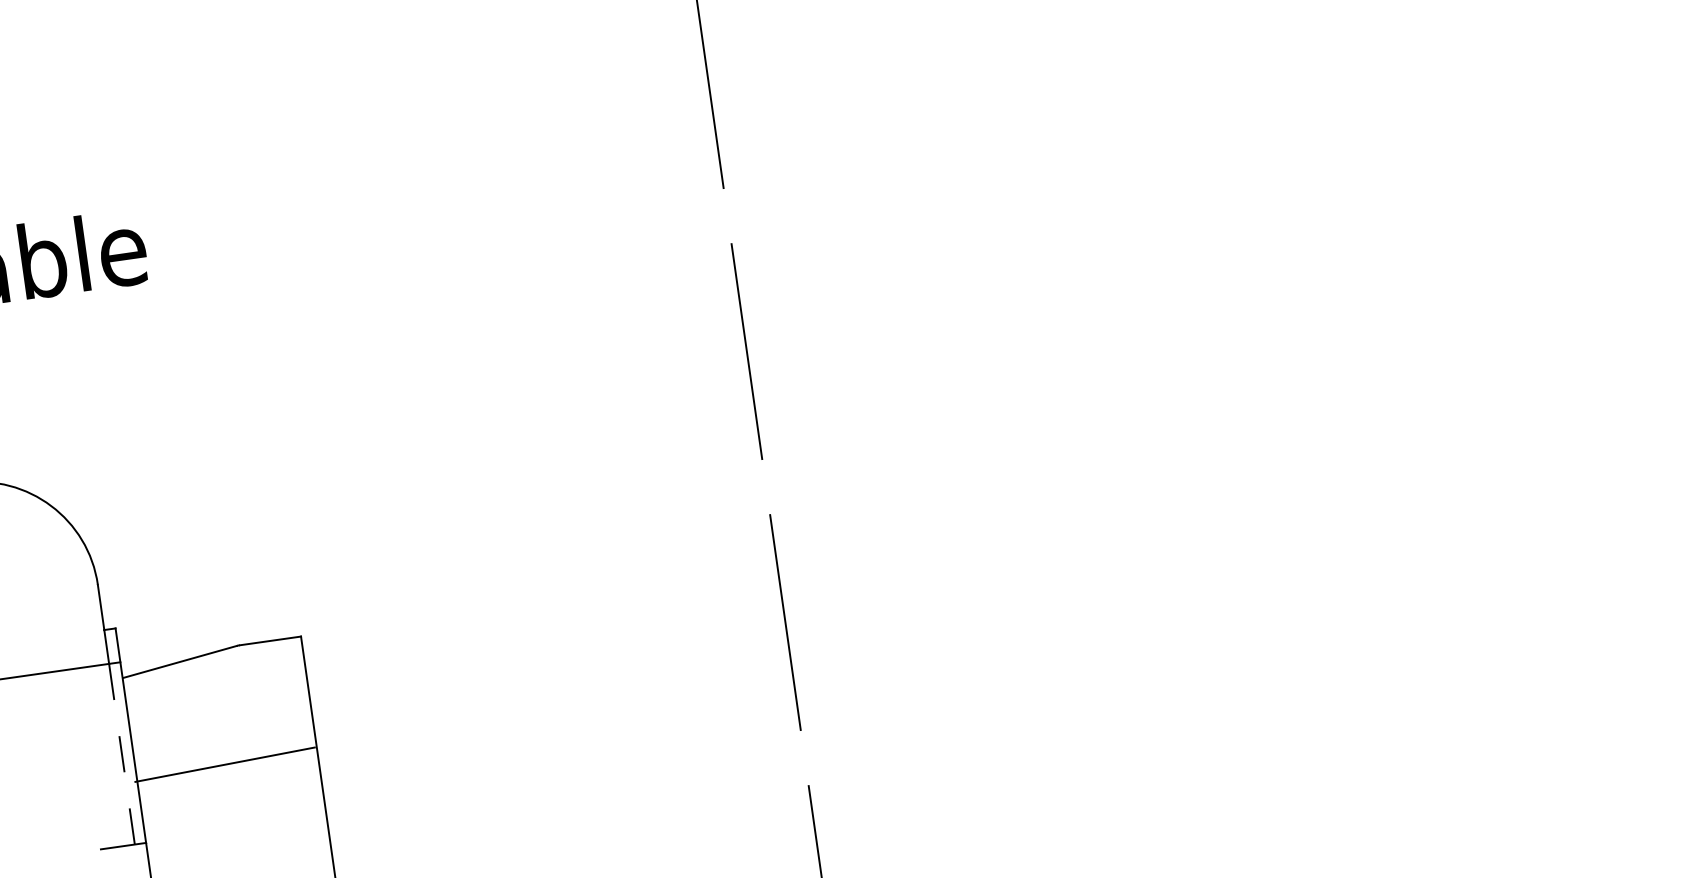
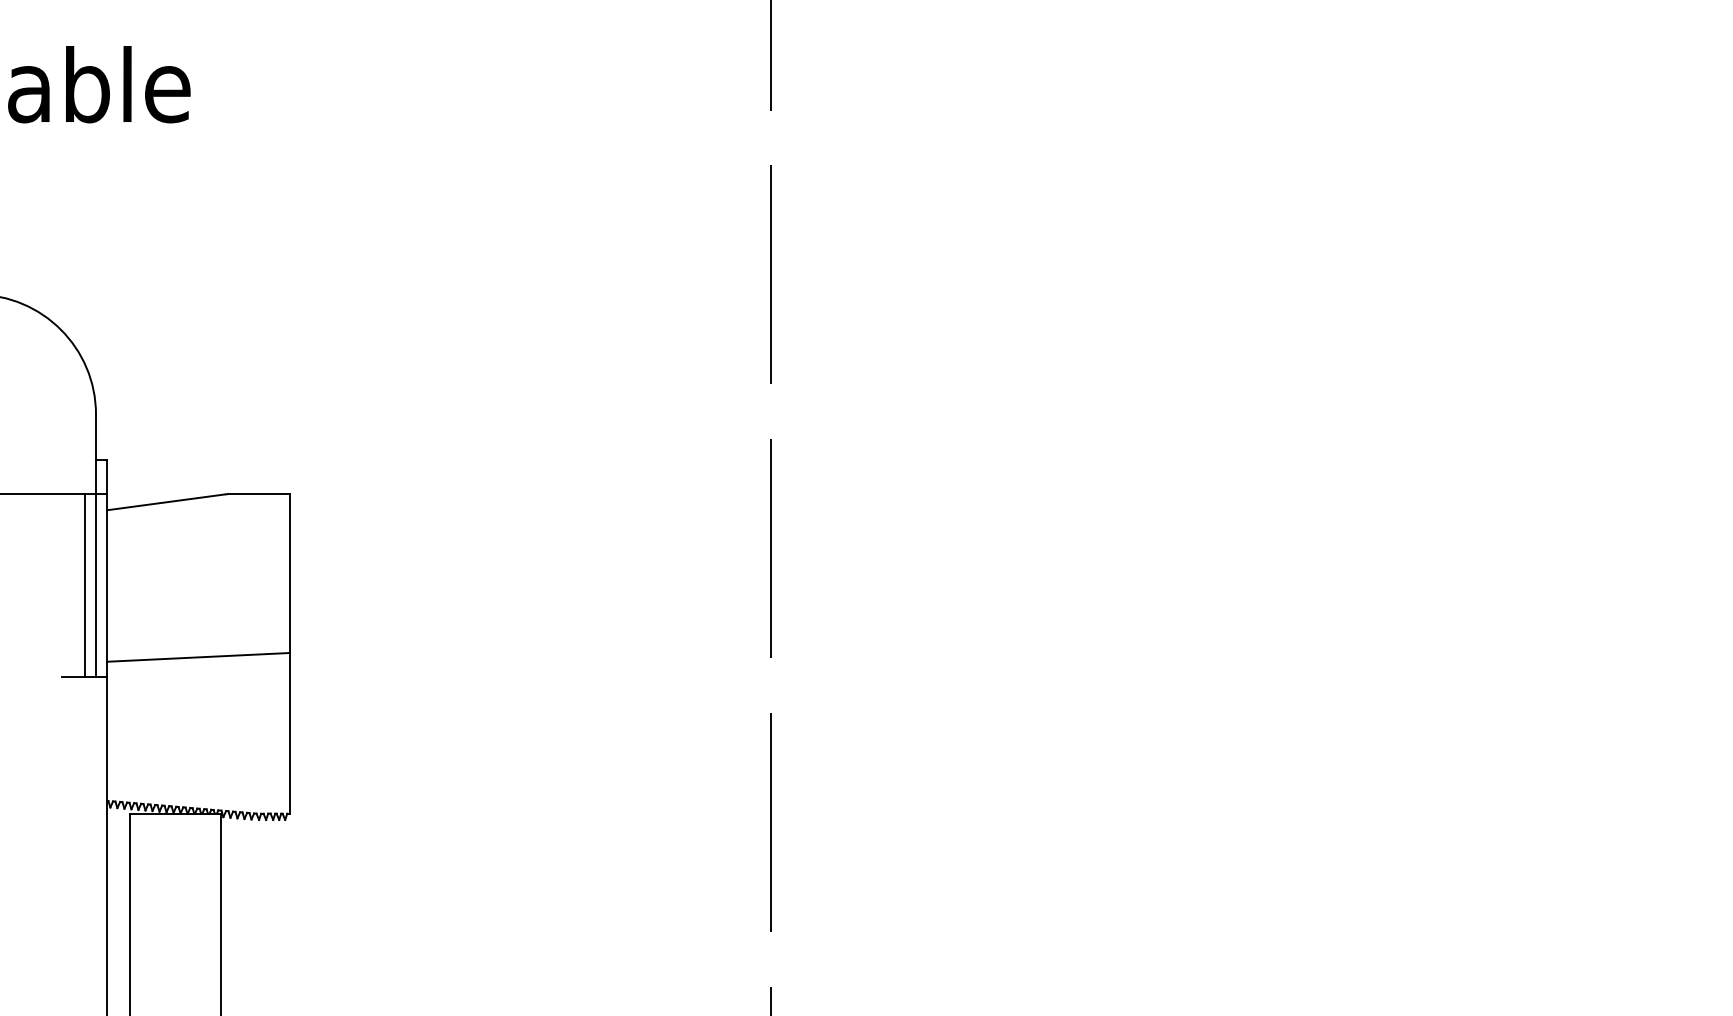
line: (122, 754) -> (96, 585), dashed -> solid
line: (110, 755) -> (84, 585), added
line: (224, 763) -> (198, 656), moved

